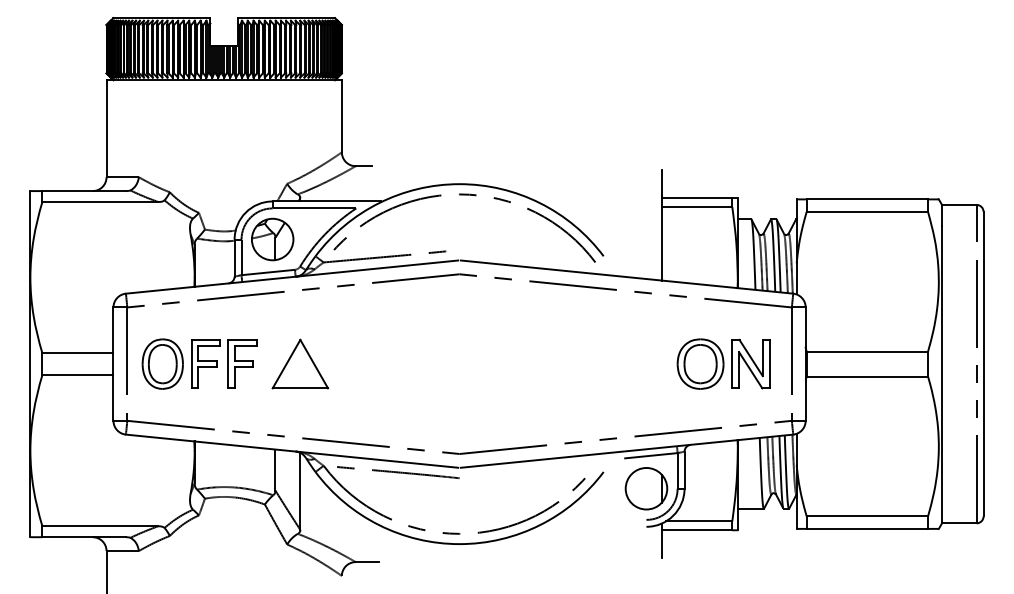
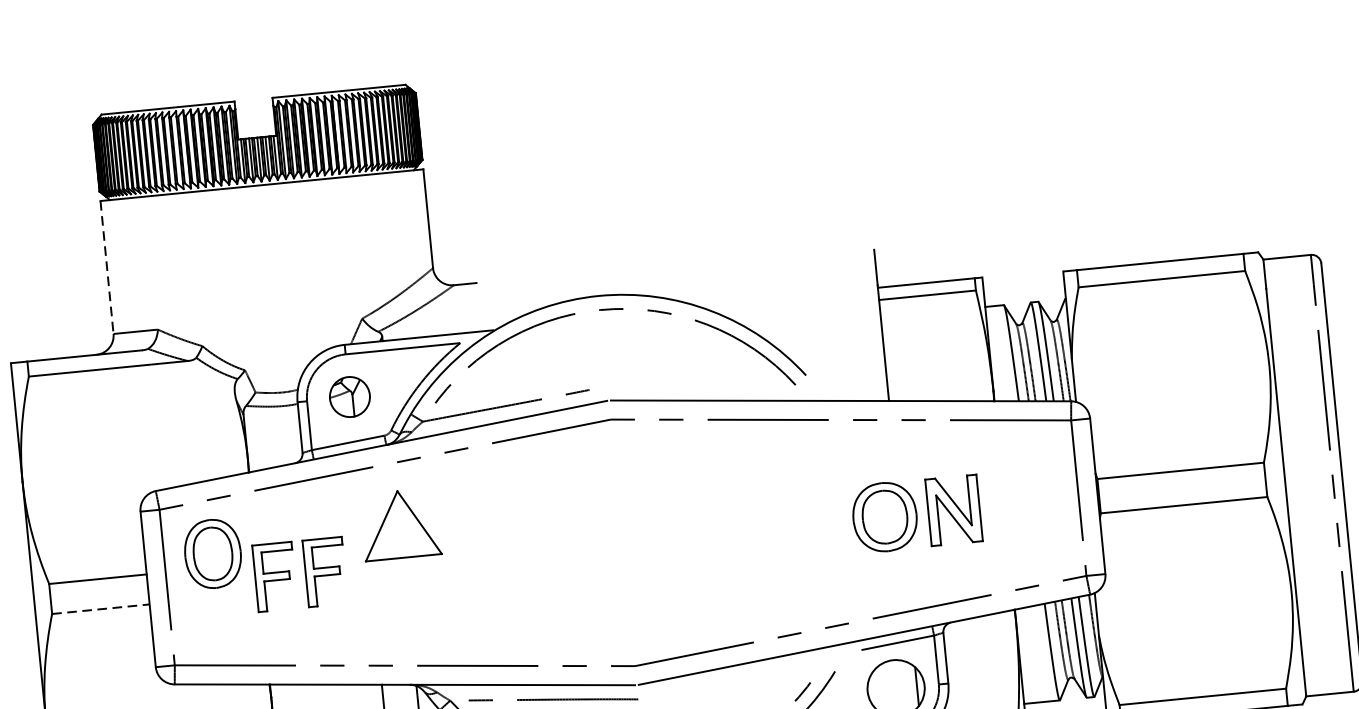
line: (106, 129) -> (107, 268), solid -> dashed
part: (272, 239) -> (349, 397), size x0.7
part: (162, 363) -> (212, 553), moved
part: (300, 363) -> (400, 523), moved
part: (723, 363) -> (916, 513), moved
line: (77, 375) -> (100, 609), solid -> dashed

